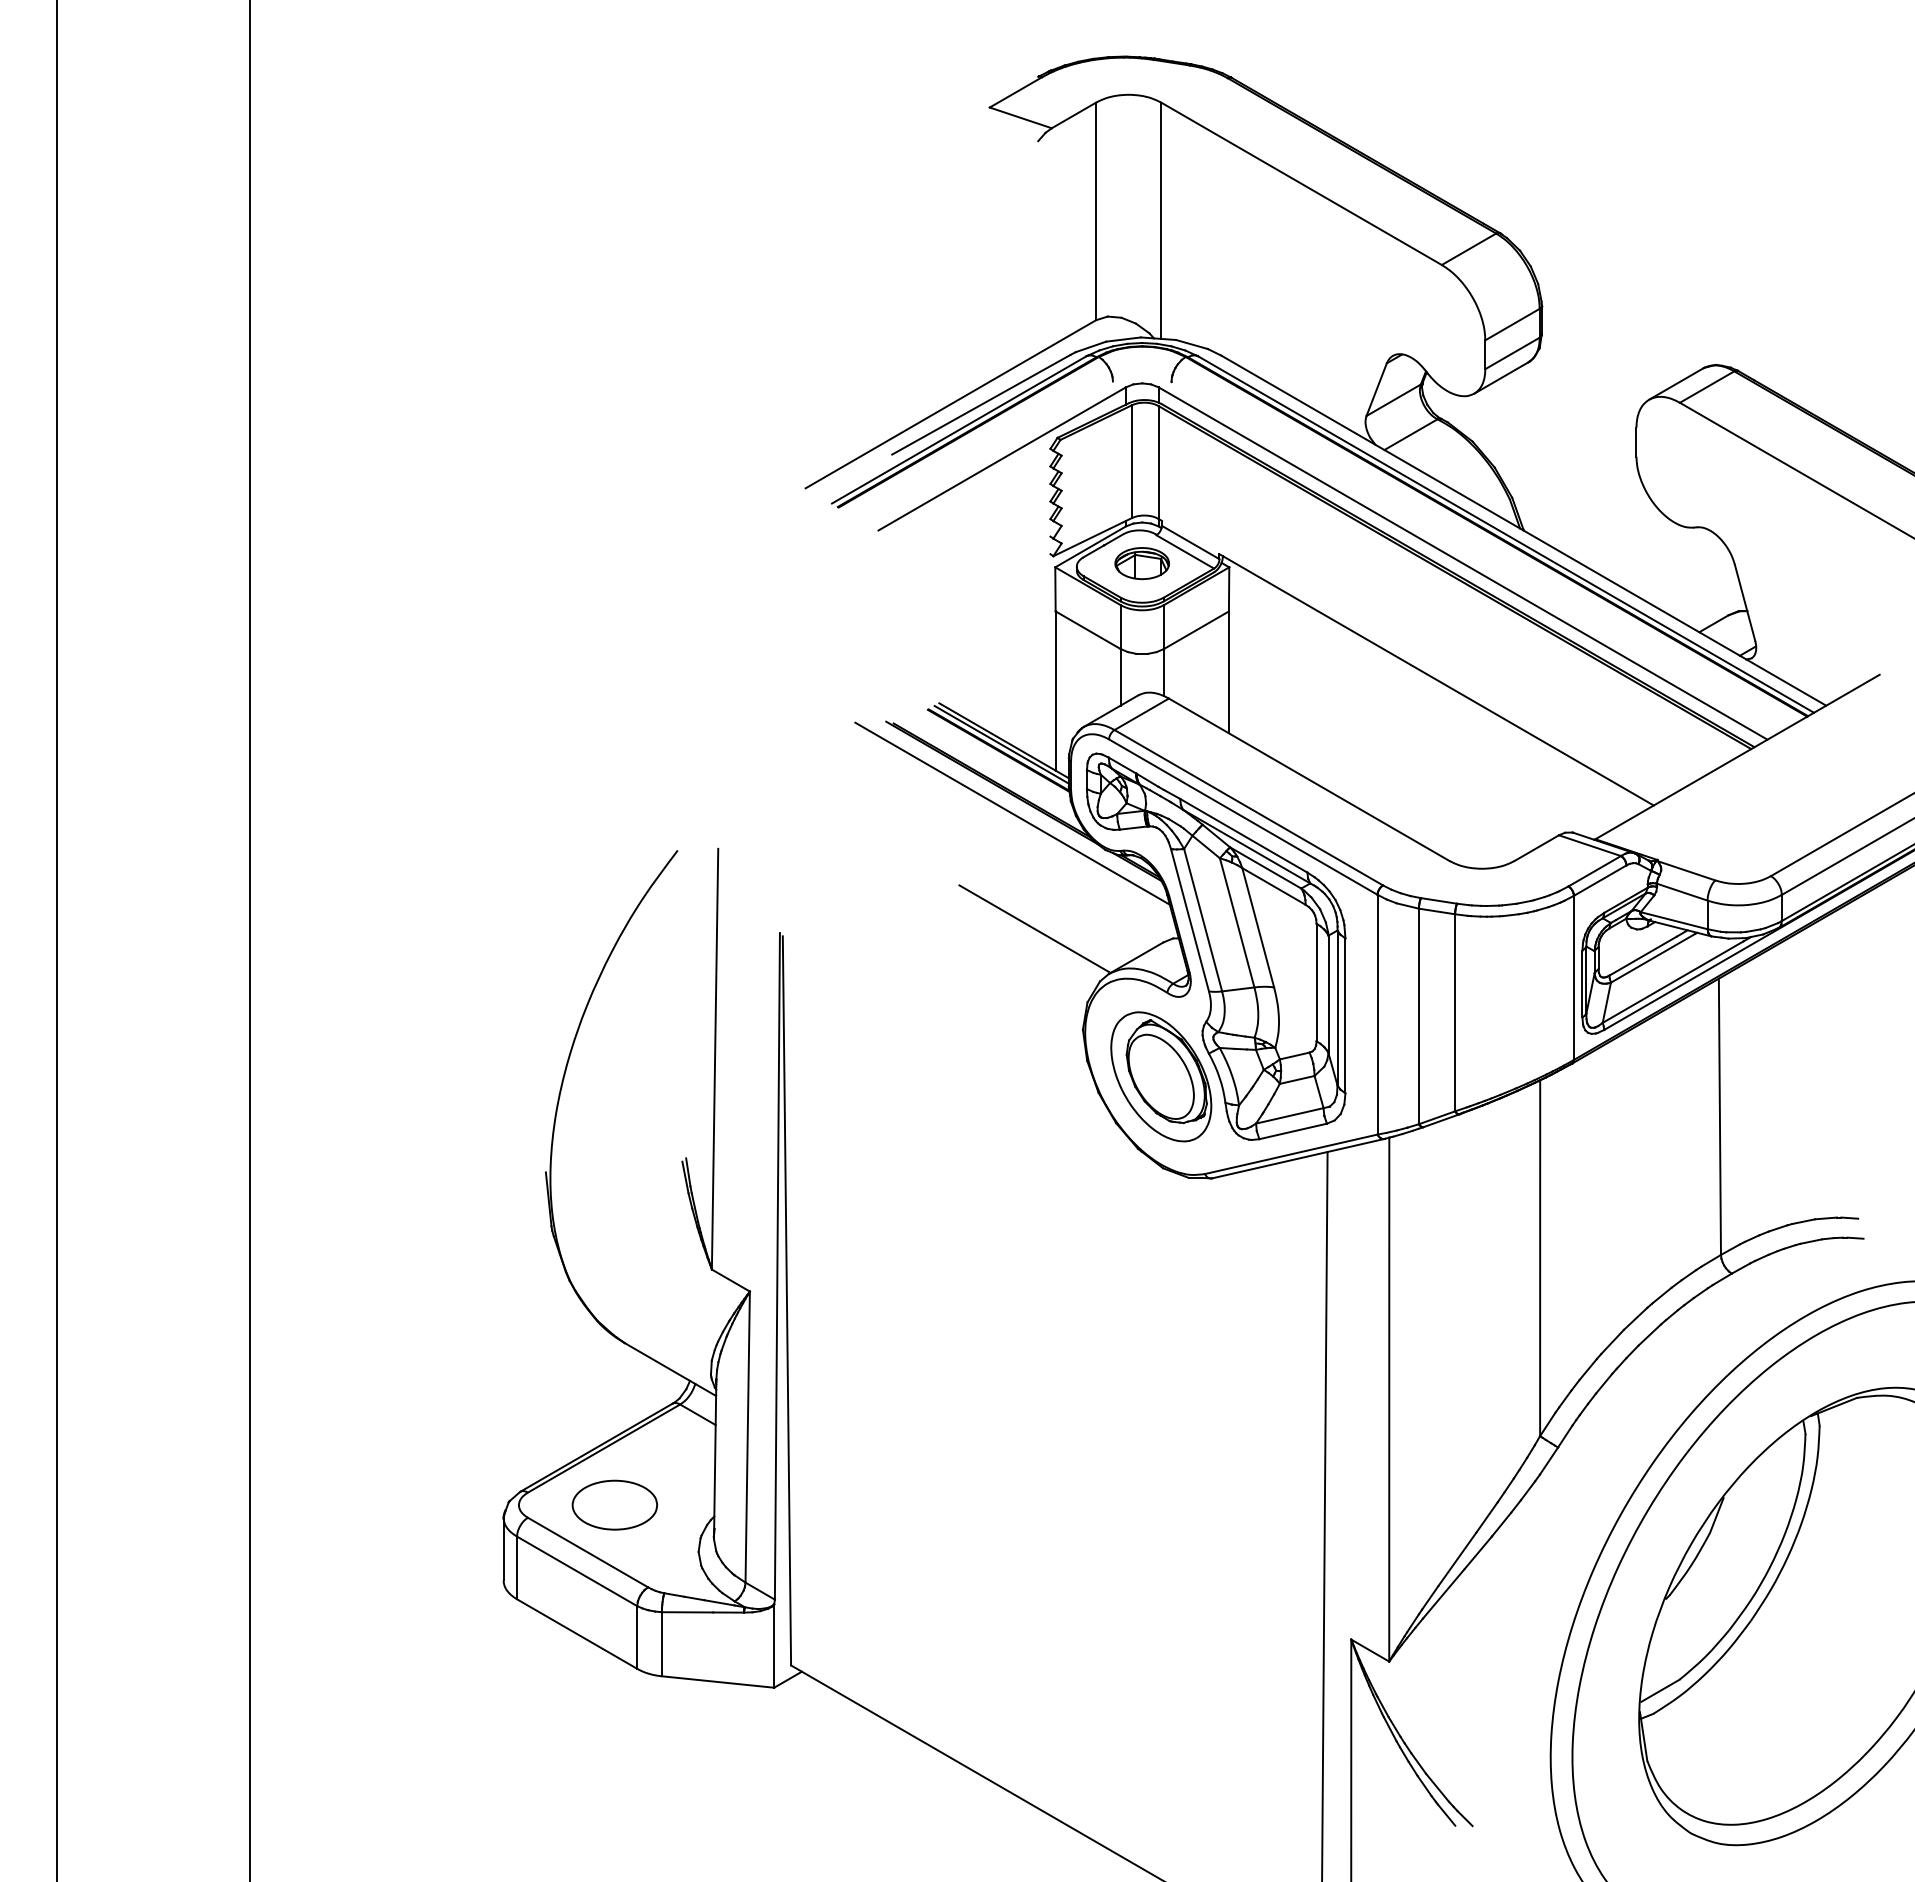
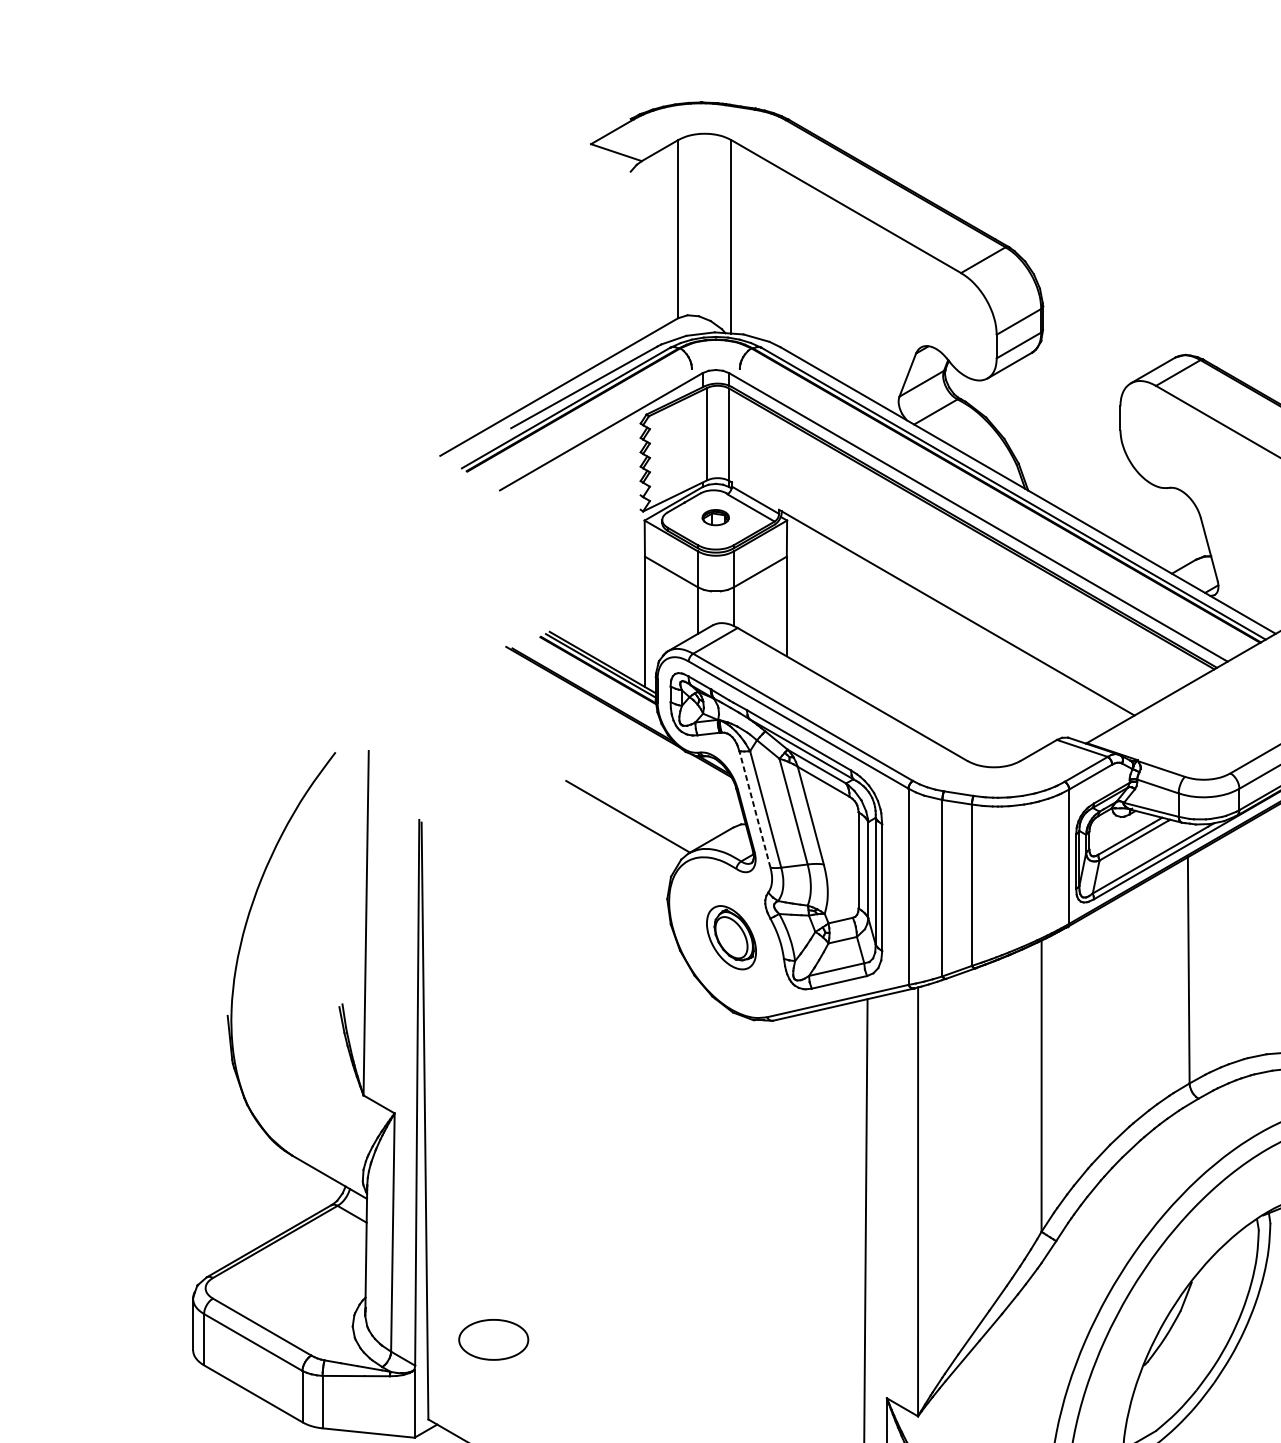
part: (1141, 563) -> (715, 517), size x0.6
line: (1012, 813) -> (609, 722), removed
line: (1190, 920) -> (755, 809), solid -> dashed
part: (1161, 1076) -> (731, 937), size x0.6
part: (614, 1504) -> (493, 1339), moved

